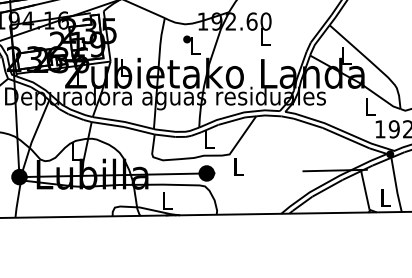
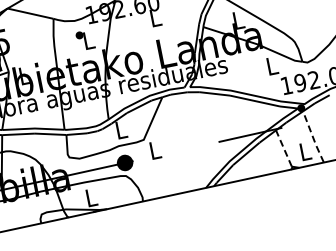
line: (396, 184) -> (313, 136), solid -> dashed
line: (365, 190) -> (284, 148), solid -> dashed

